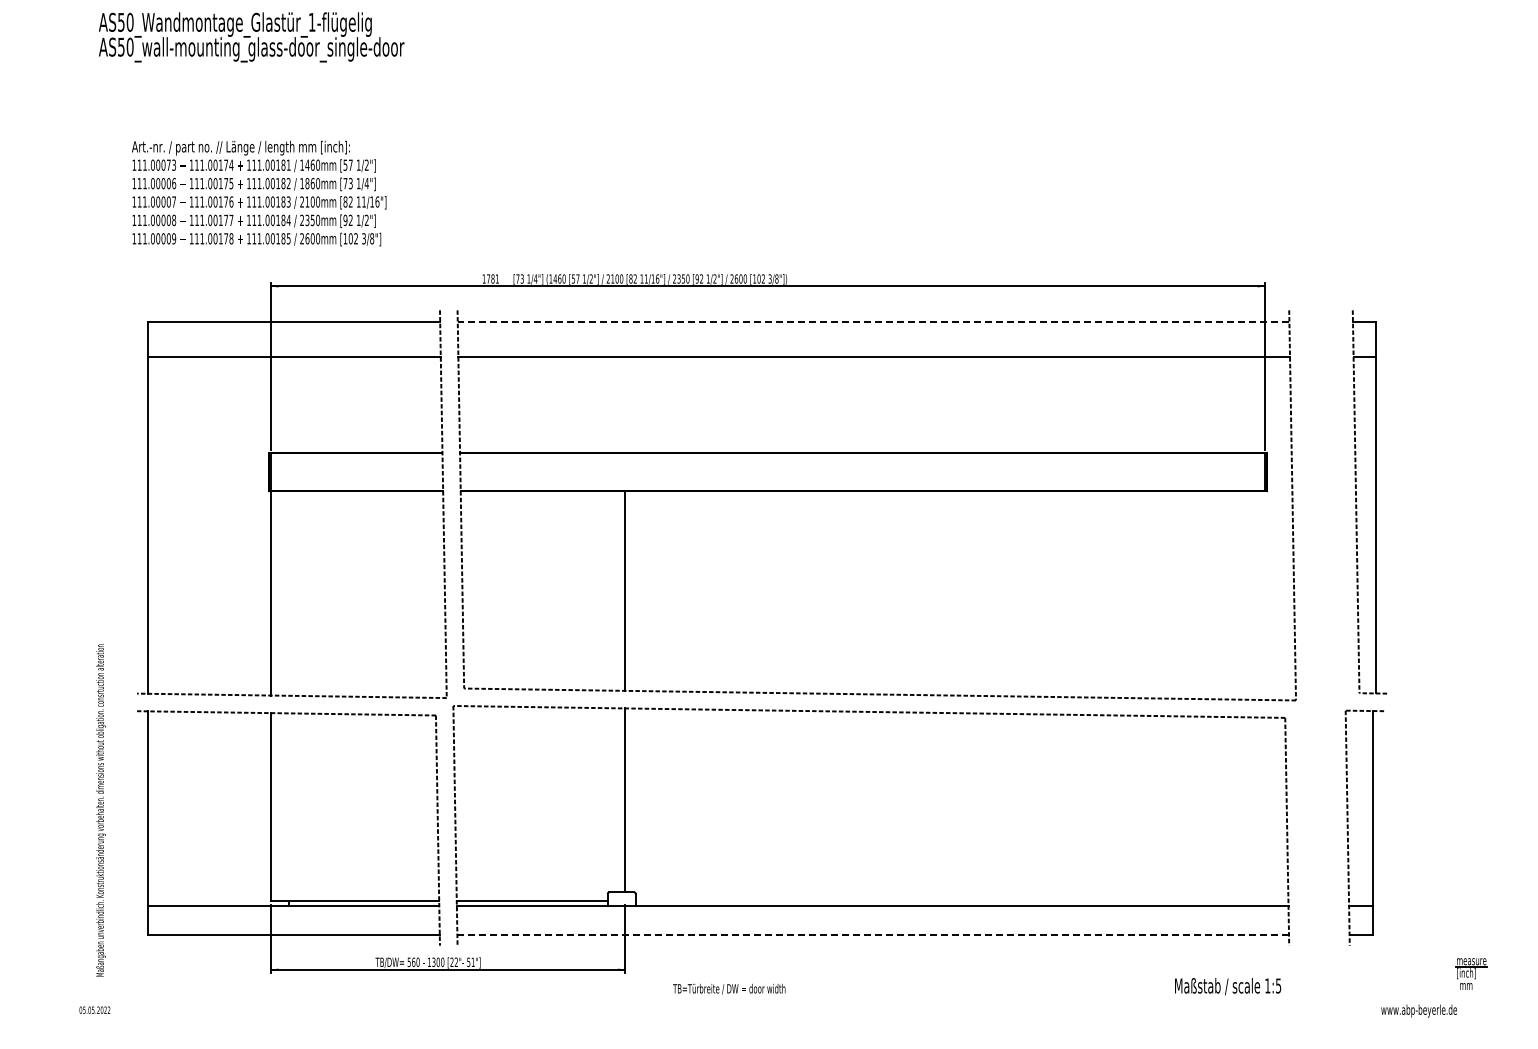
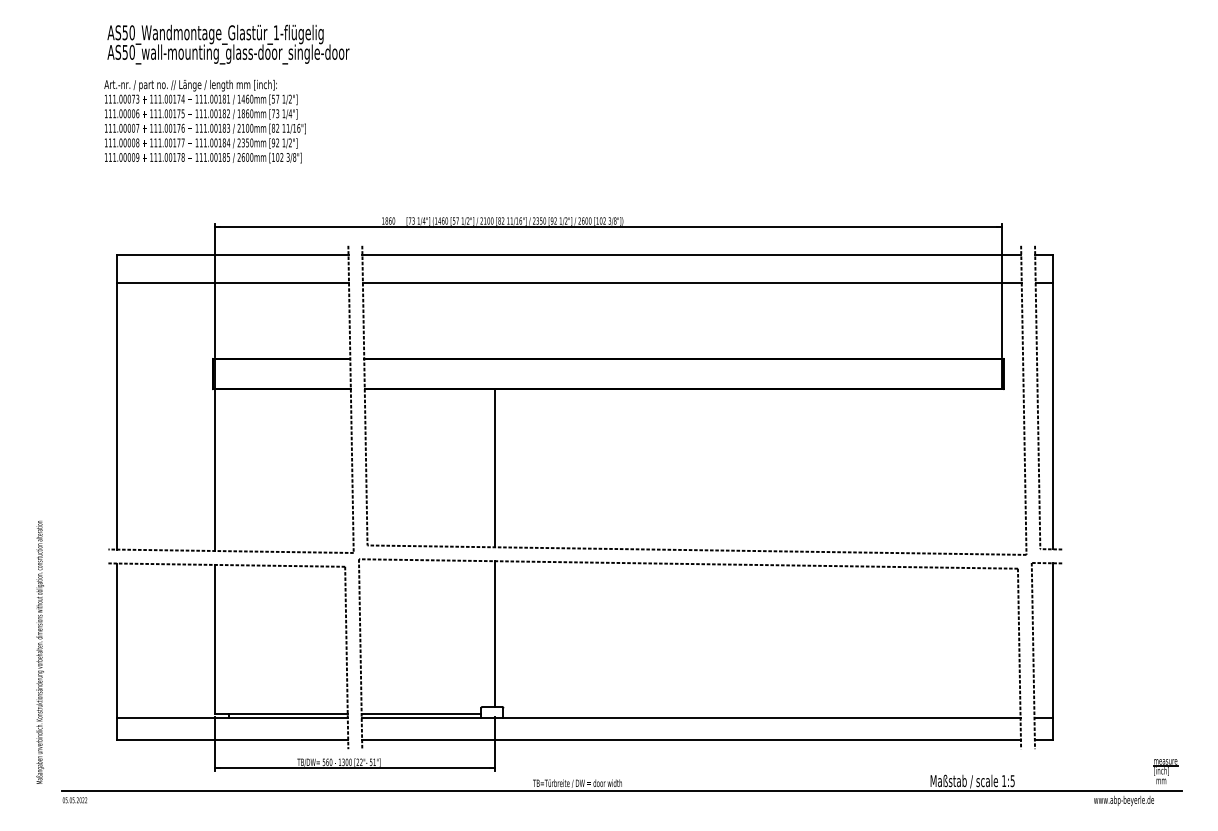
text: (251, 37) -> (228, 44), moved
text: (259, 193) -> (205, 121), moved
text: (492, 278) -> (389, 220), 1781 -> 1860
line: (873, 321) -> (691, 254), dashed -> solid
part: (1375, 502) -> (1053, 398), moved
text: (100, 810) -> (39, 652), moved
part: (1372, 827) -> (1053, 655), moved
line: (873, 934) -> (691, 740), dashed -> solid
line: (784, 997) -> (621, 790), added

